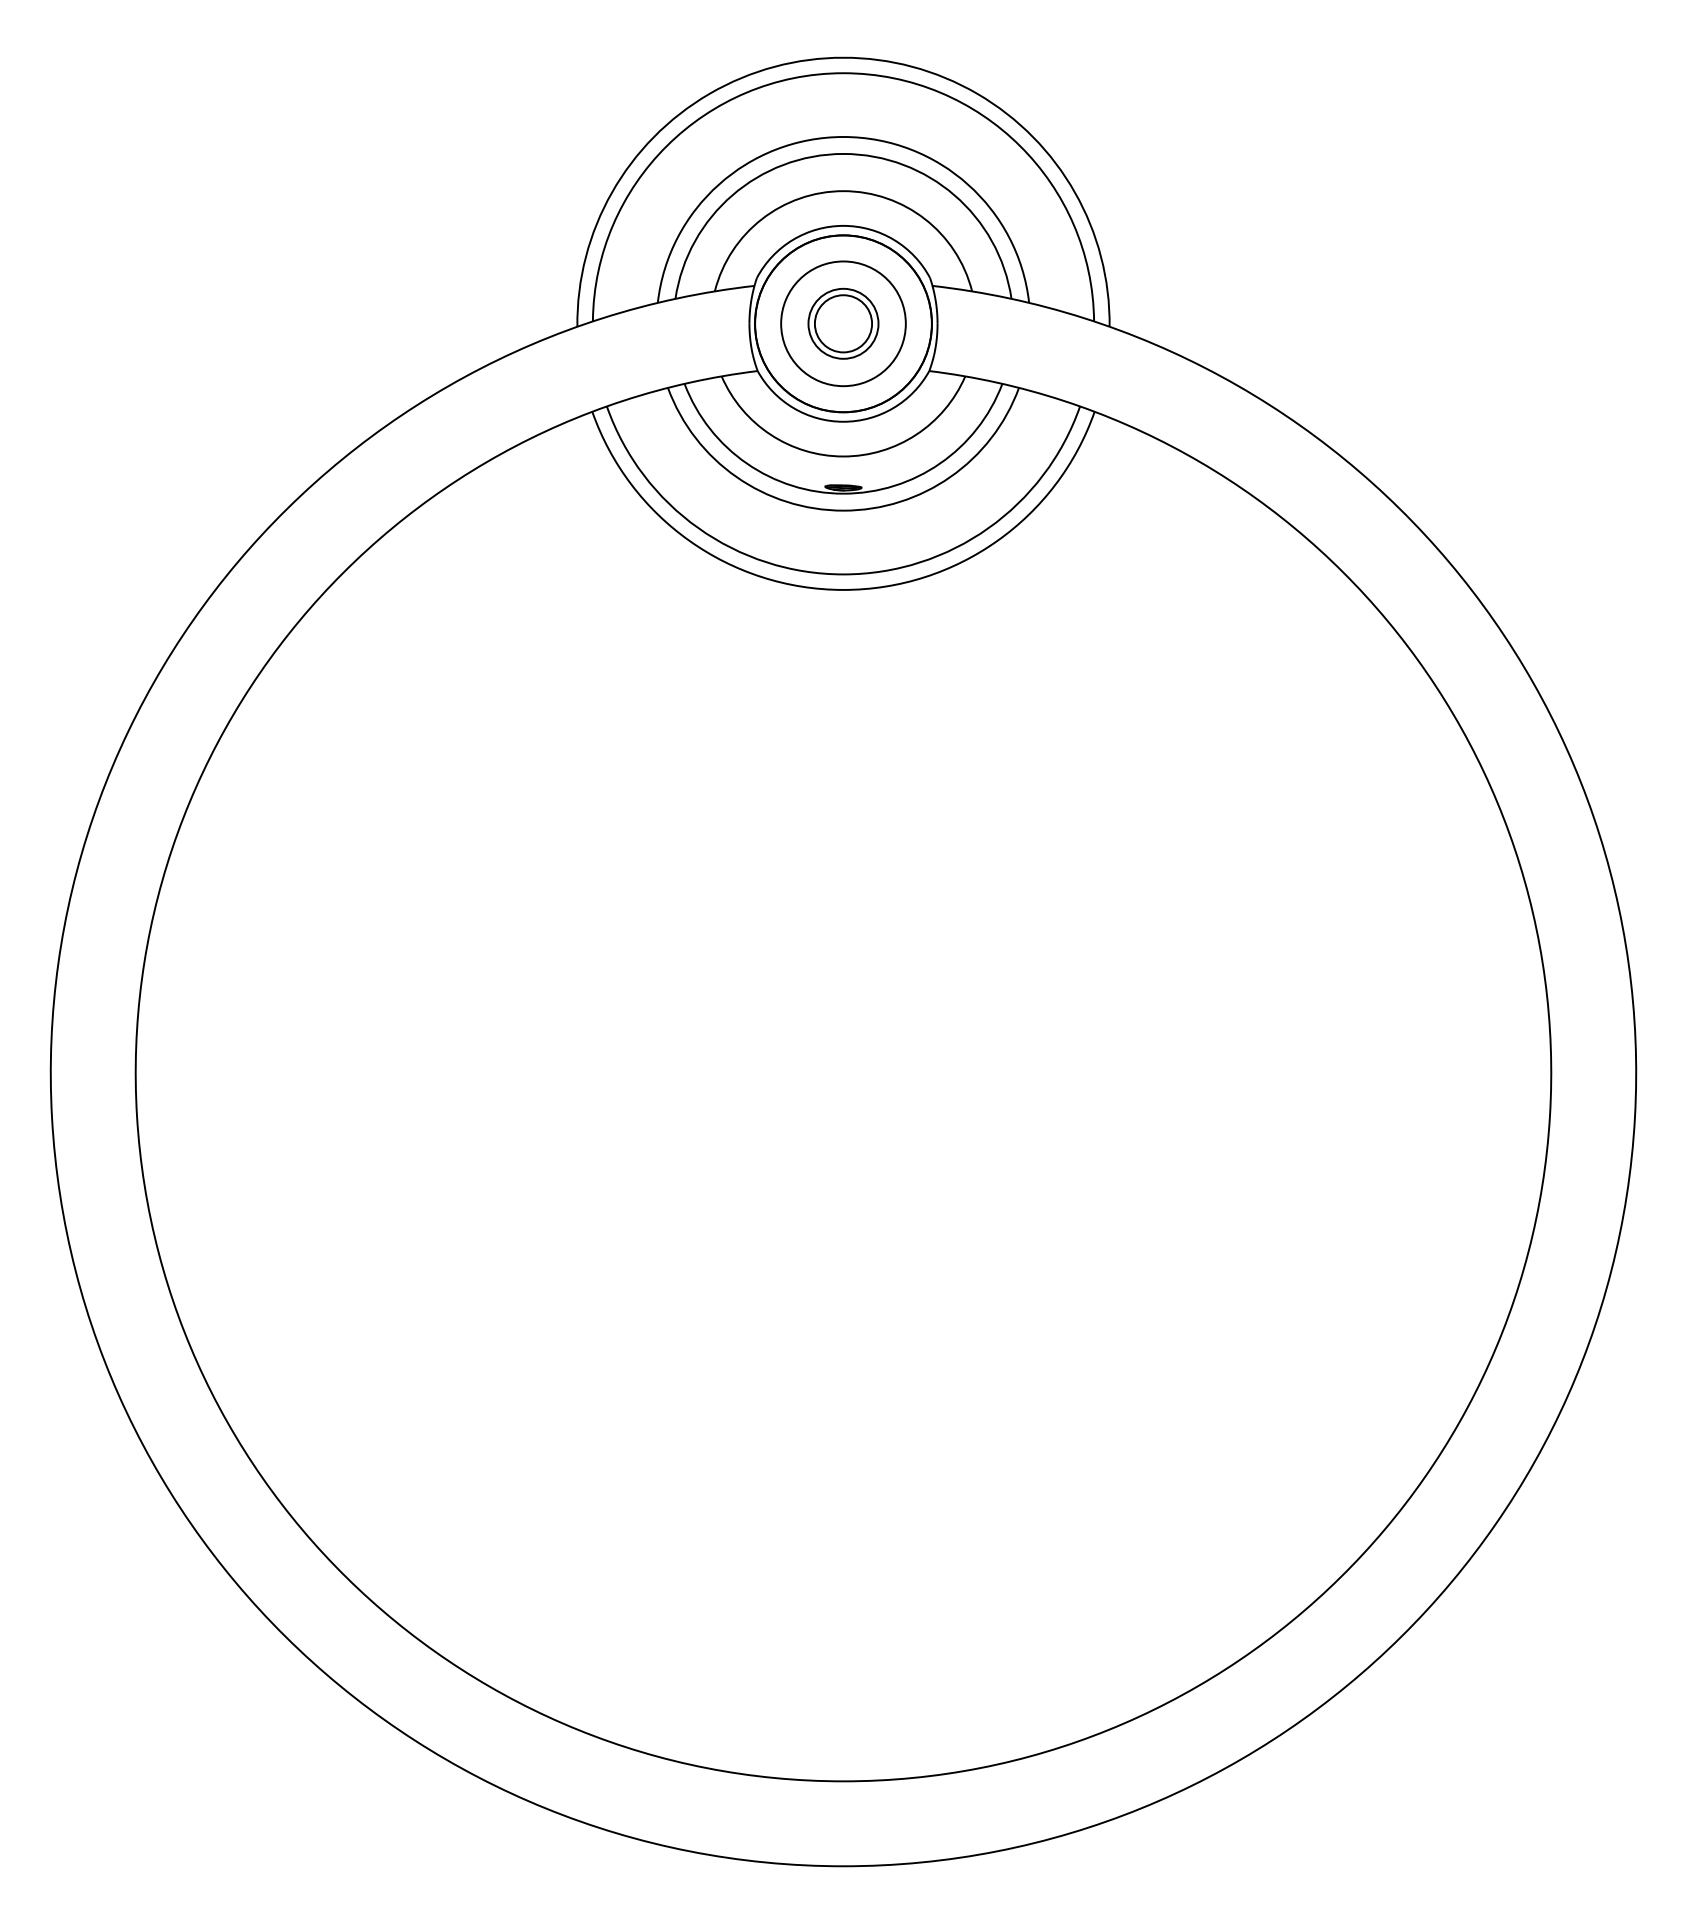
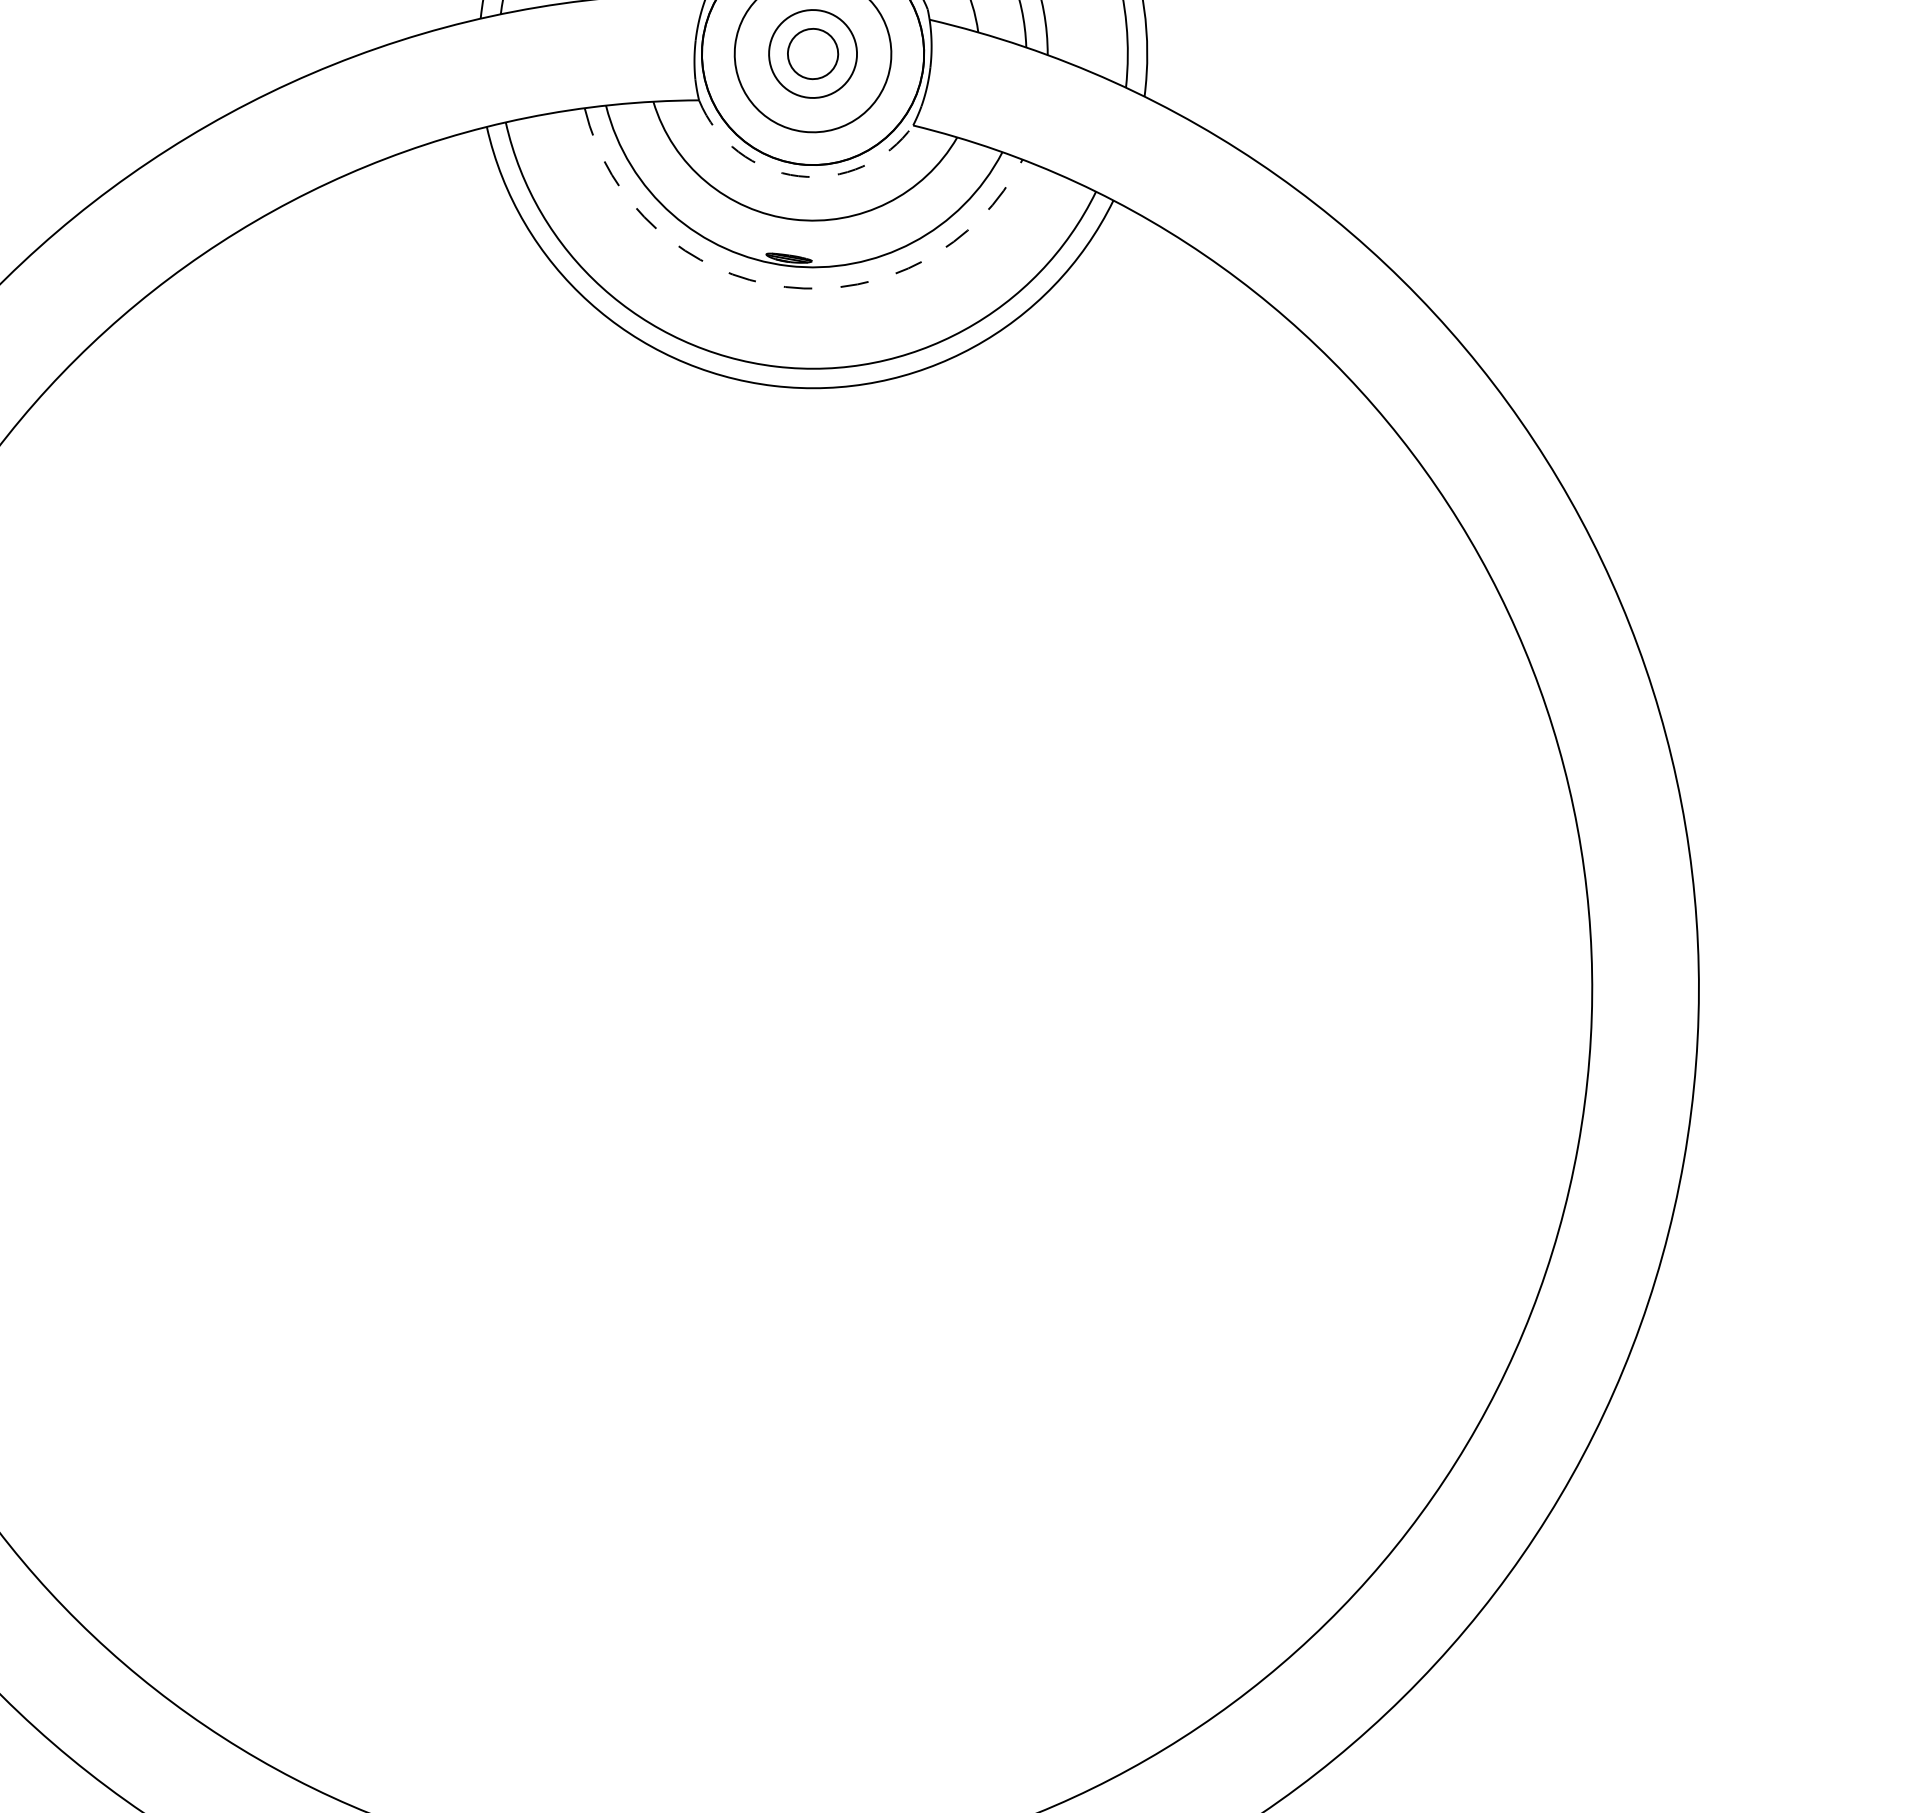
circle: (843, 323) -> (813, 53), size x0.7
arc: (843, 421) -> (798, 175), solid -> dashed
arc: (843, 510) -> (785, 286), solid -> dashed

